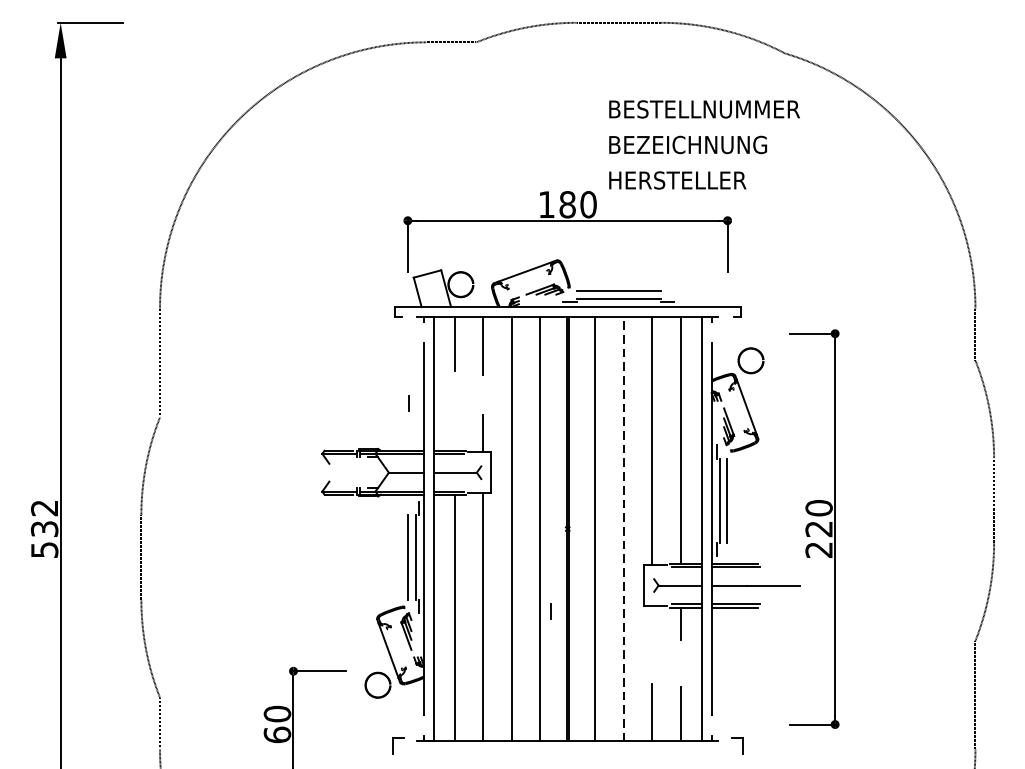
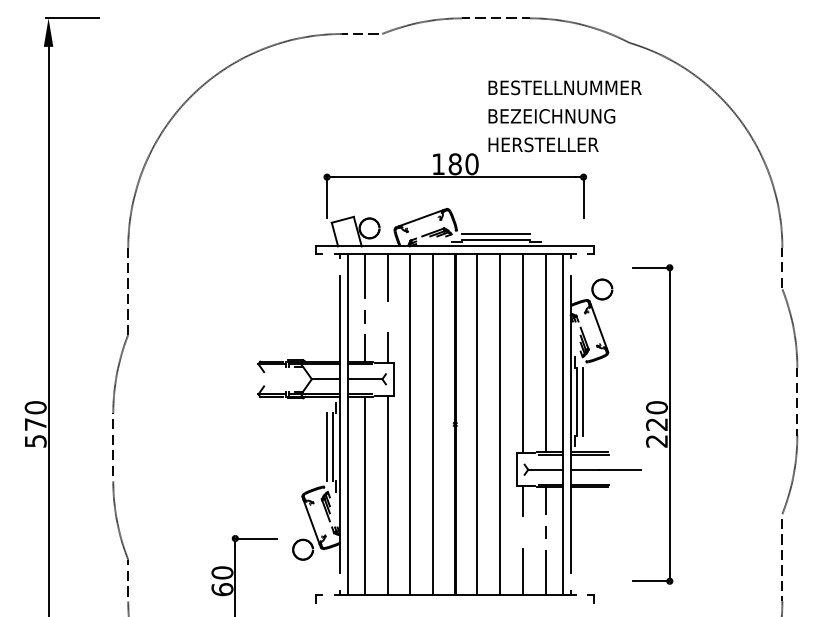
line: (408, 403) -> (364, 316), moved
line: (454, 434) -> (364, 348), added
text: (44, 517) -> (35, 415), 532 -> 570
line: (624, 529) -> (500, 424), dashed -> solid
line: (550, 611) -> (545, 532), moved
line: (652, 625) -> (523, 501), added
part: (397, 746) -> (318, 598), size x0.62
part: (736, 746) -> (590, 598), size x0.62

